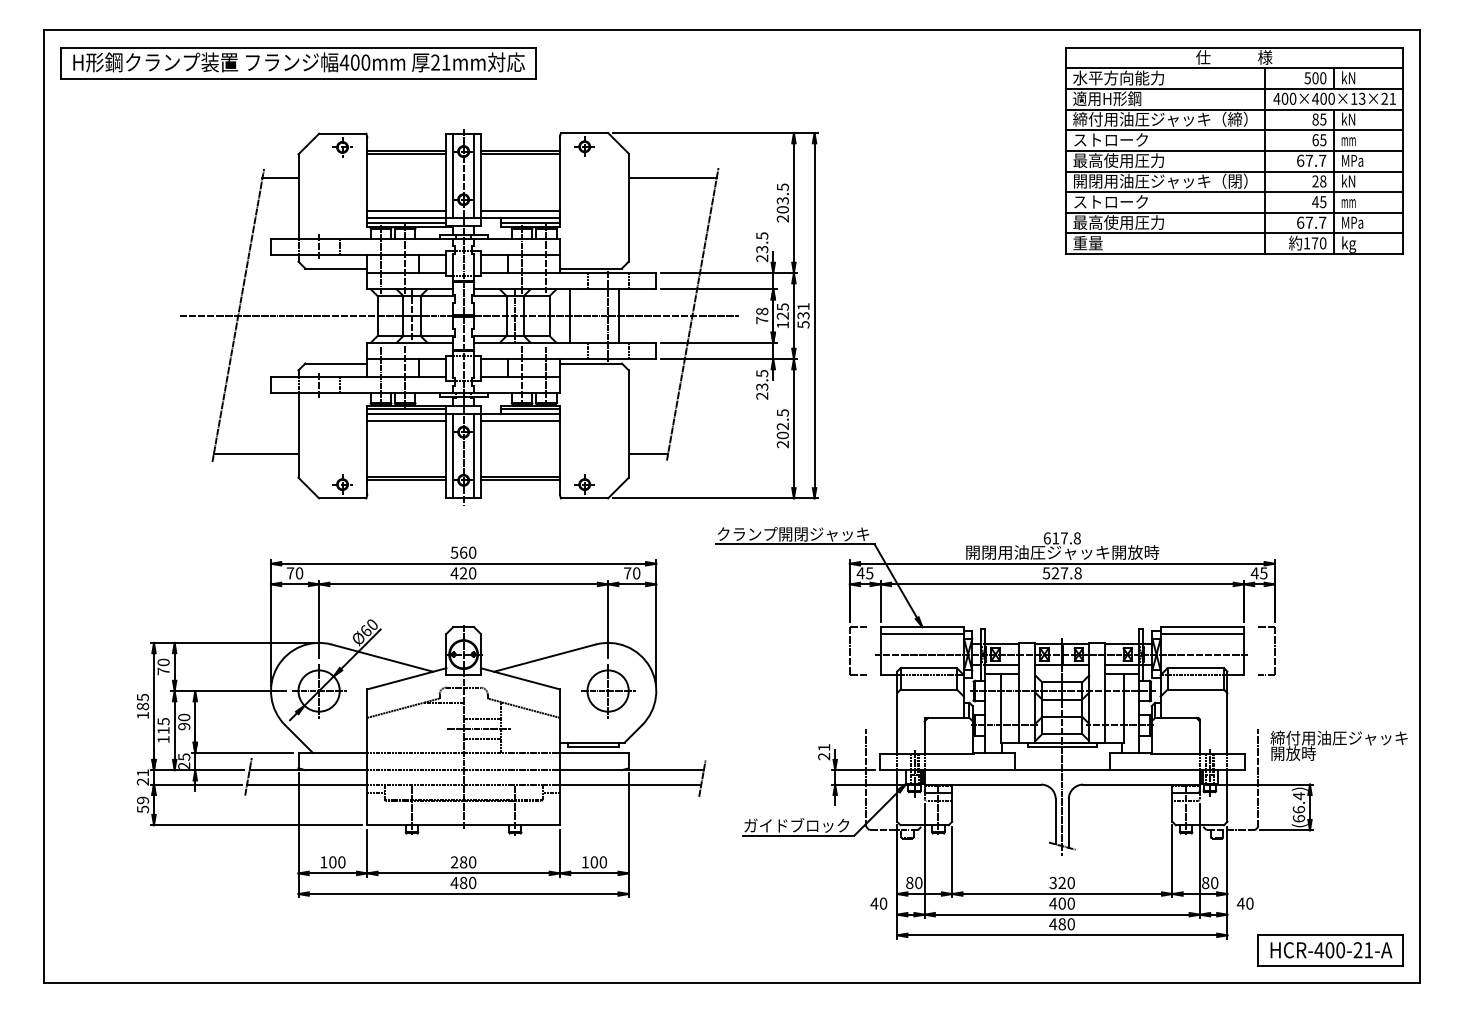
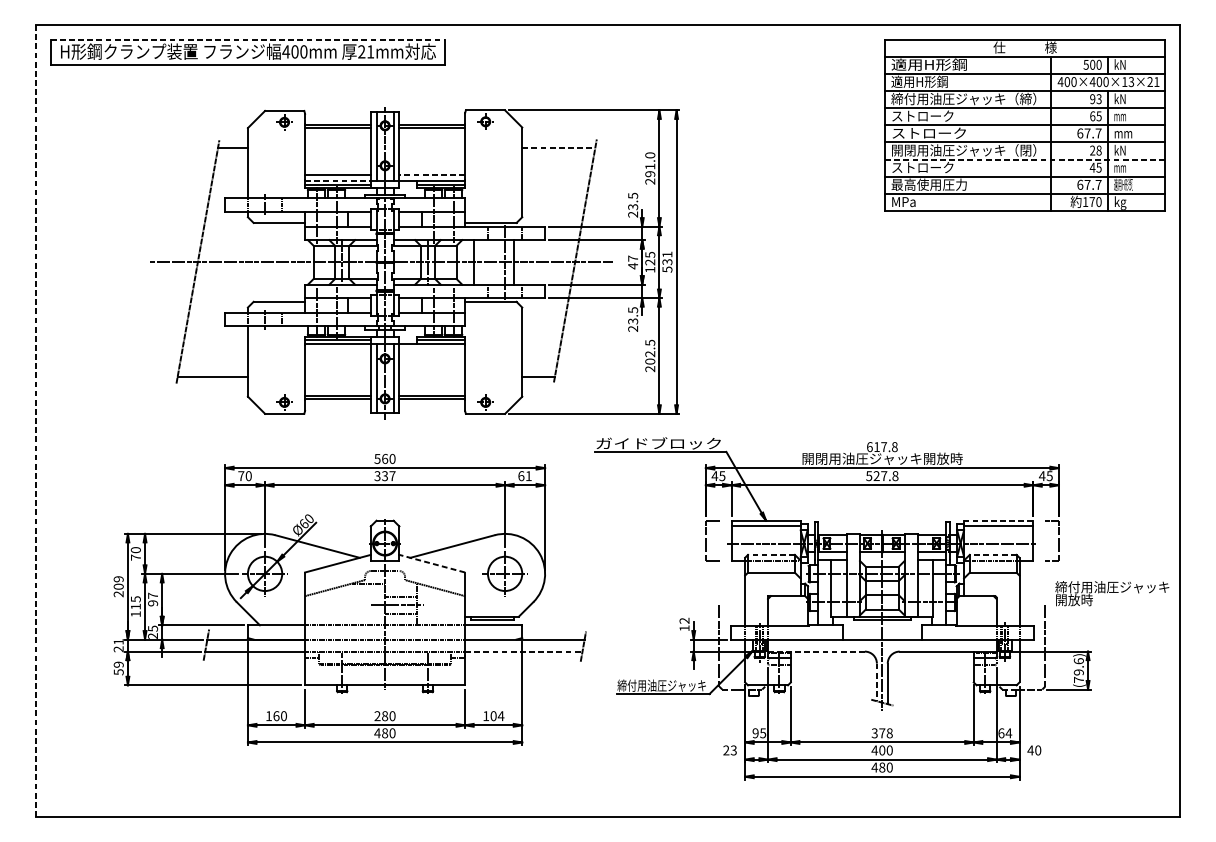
line: (299, 47) -> (248, 39), solid -> dashed
text: (1118, 77) -> (929, 64), 水平方向能力 -> 適用H形鋼
text: (1319, 119) -> (1095, 99), 85 -> 93
text: (1118, 160) -> (929, 133), 最高使用圧力 -> ストローク
text: (1352, 160) -> (1123, 133), MPa -> mm
line: (672, 178) -> (558, 148), solid -> dashed
line: (1234, 192) -> (1025, 159), solid -> dashed
text: (782, 198) -> (649, 164), 203.5 -> 291.0
line: (520, 210) -> (432, 174), solid -> dashed
line: (406, 217) -> (337, 180), solid -> dashed
text: (1352, 222) -> (1123, 184), MPa -> 適用H形鋼
text: (1087, 242) -> (903, 201), 重量 -> MPa
text: (762, 315) -> (633, 261), 78 -> 47
line: (406, 421) -> (337, 349), removed
line: (519, 421) -> (431, 349), removed
line: (43, 507) -> (36, 421), solid -> dashed
text: (793, 533) -> (659, 443), クランプ開閉ジャッキ -> ガイドブロック
text: (463, 573) -> (384, 476), 420 -> 337
text: (632, 573) -> (525, 476), 70 -> 61
line: (1202, 627) -> (998, 521), solid -> dashed
line: (928, 668) -> (771, 555), solid -> dashed
line: (1195, 668) -> (992, 555), solid -> dashed
line: (520, 678) -> (432, 563), solid -> dashed
text: (142, 706) -> (118, 586), 185 -> 209
text: (184, 717) -> (153, 595), 90 -> 97
text: (1338, 745) -> (1111, 593), moved
text: (823, 752) -> (683, 624), 21 -> 12
line: (630, 784) -> (523, 651), solid -> dashed
line: (982, 784) -> (816, 651), solid -> dashed
text: (1298, 807) -> (1078, 670), (66.4) -> (79.6)
line: (1055, 821) -> (876, 682), solid -> dashed
text: (796, 825) -> (661, 685), ガイドブロック -> 締付用油圧ジャッキ
text: (332, 862) -> (276, 716), 100 -> 160
text: (603, 862) -> (501, 716), 100 -> 104
text: (914, 882) -> (759, 732), 80 -> 95
text: (1066, 882) -> (885, 732), 320 -> 378
text: (1210, 882) -> (1005, 732), 80 -> 64
text: (878, 903) -> (729, 750), 40 -> 23
part: (1330, 950) -> (1105, 789), removed

